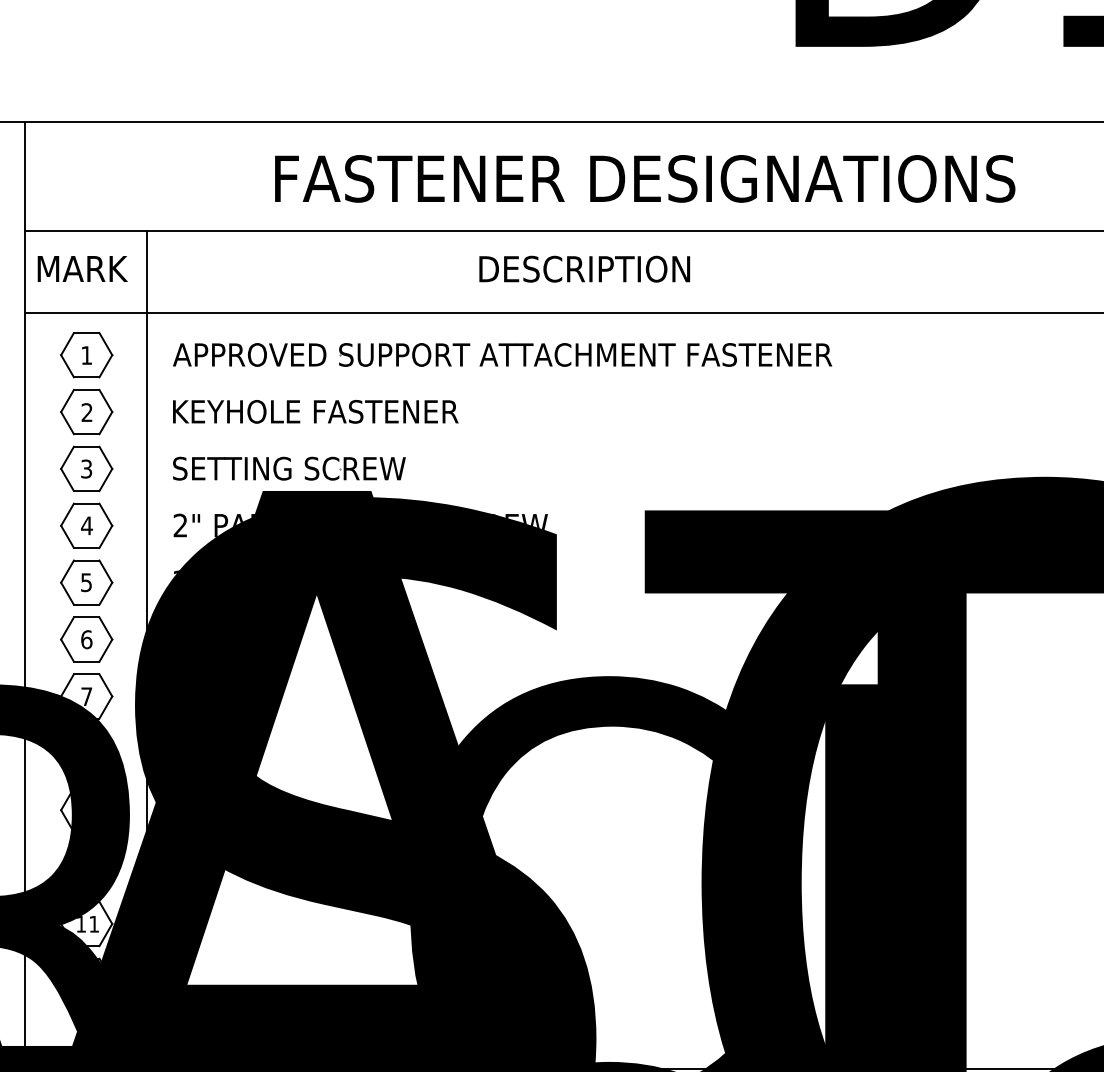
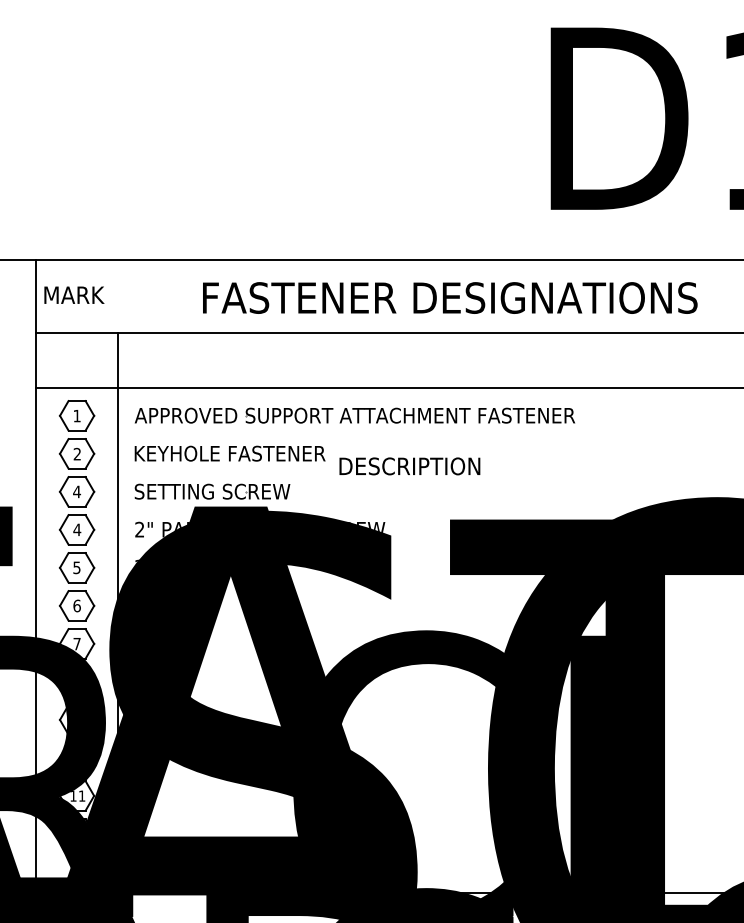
text: (82, 267) -> (74, 294), moved
text: (584, 269) -> (409, 466), moved
text: (85, 468) -> (76, 491), 3 -> 4

